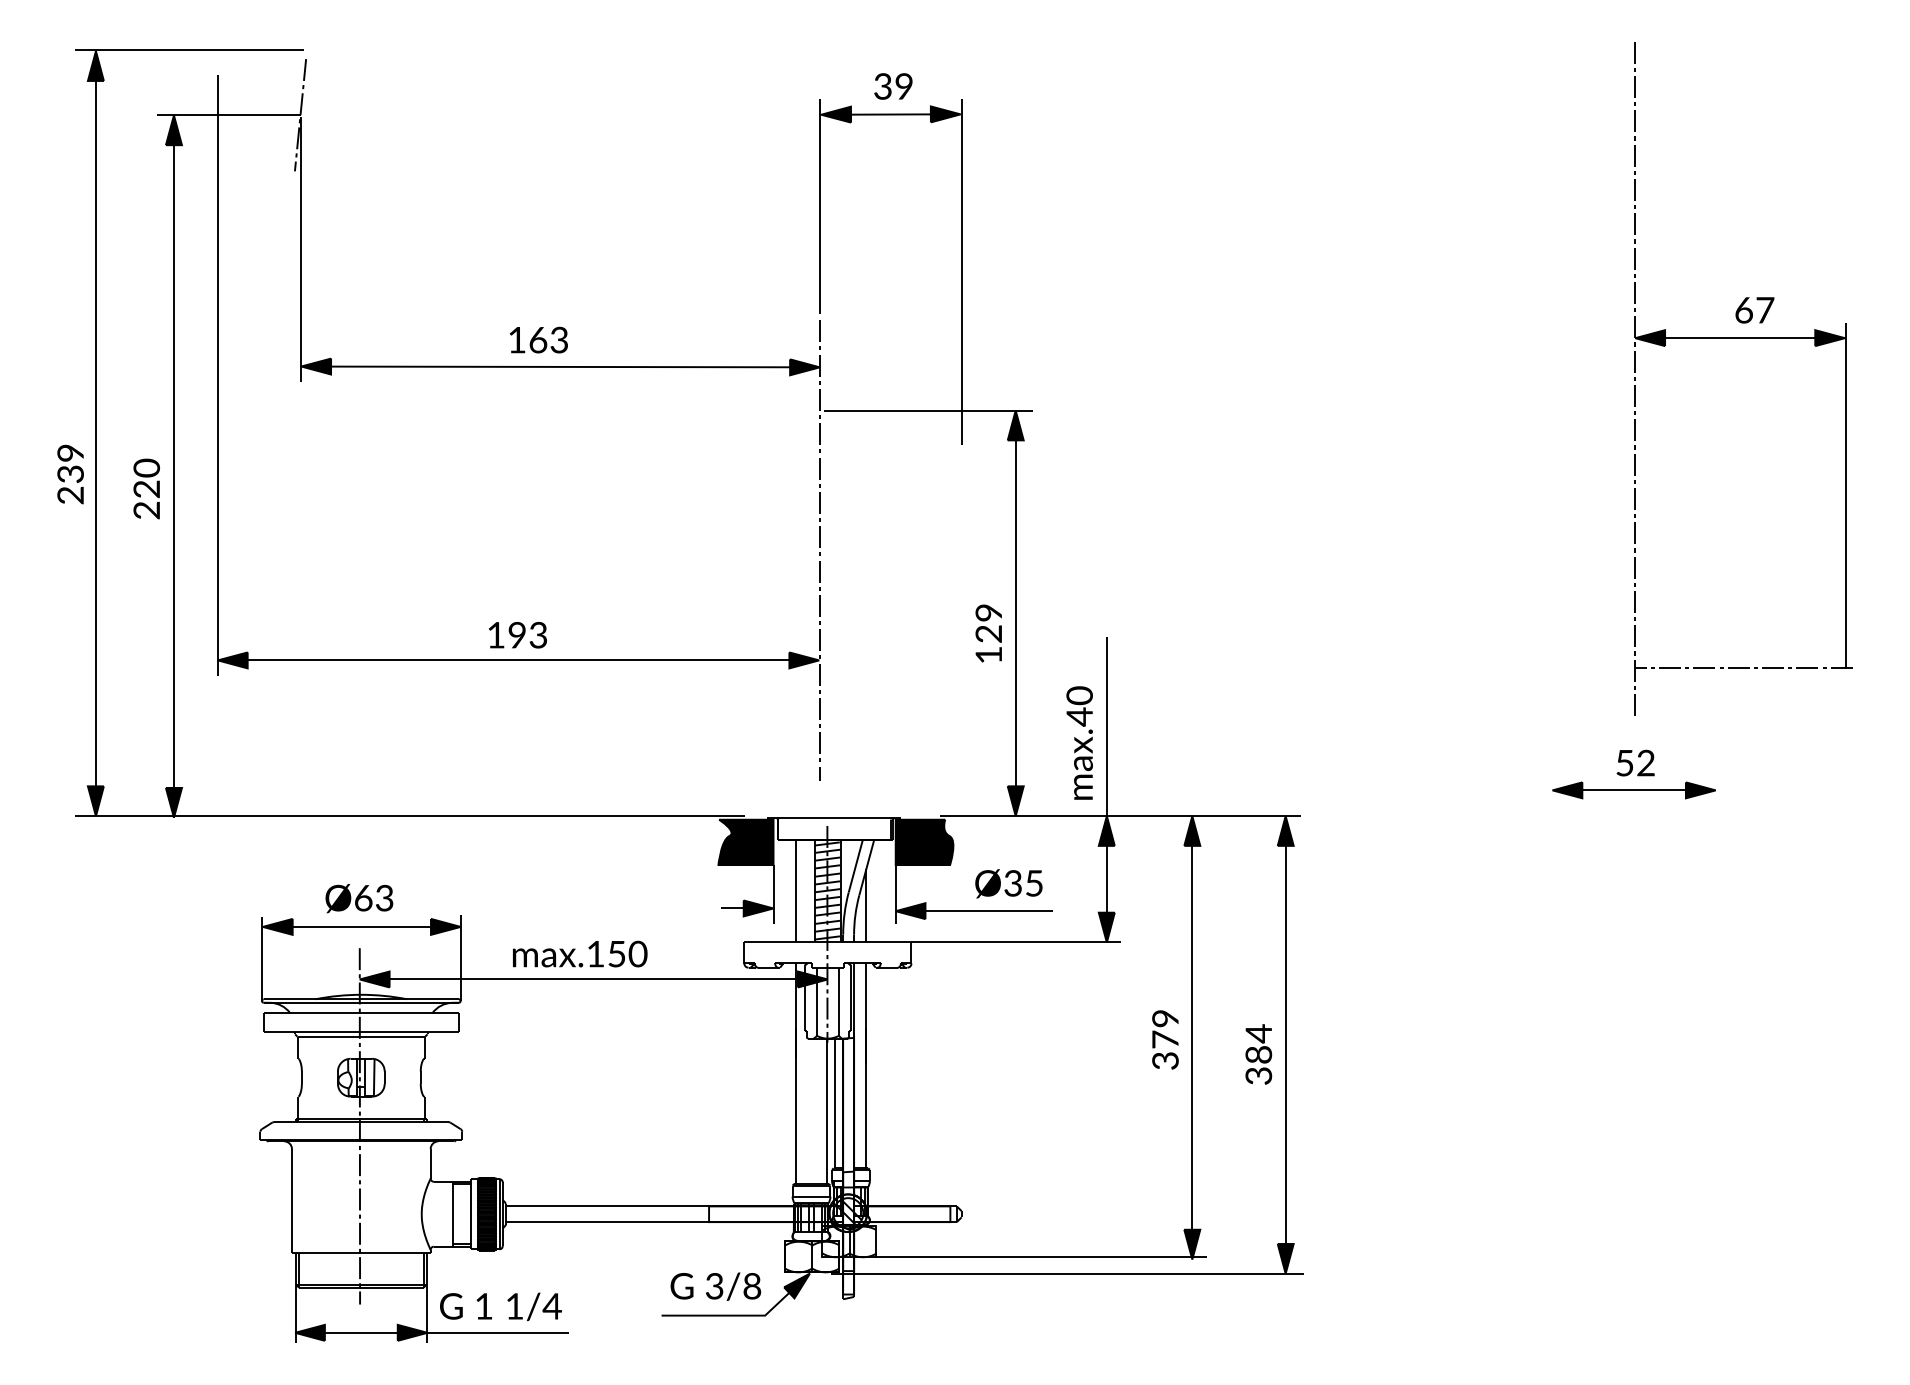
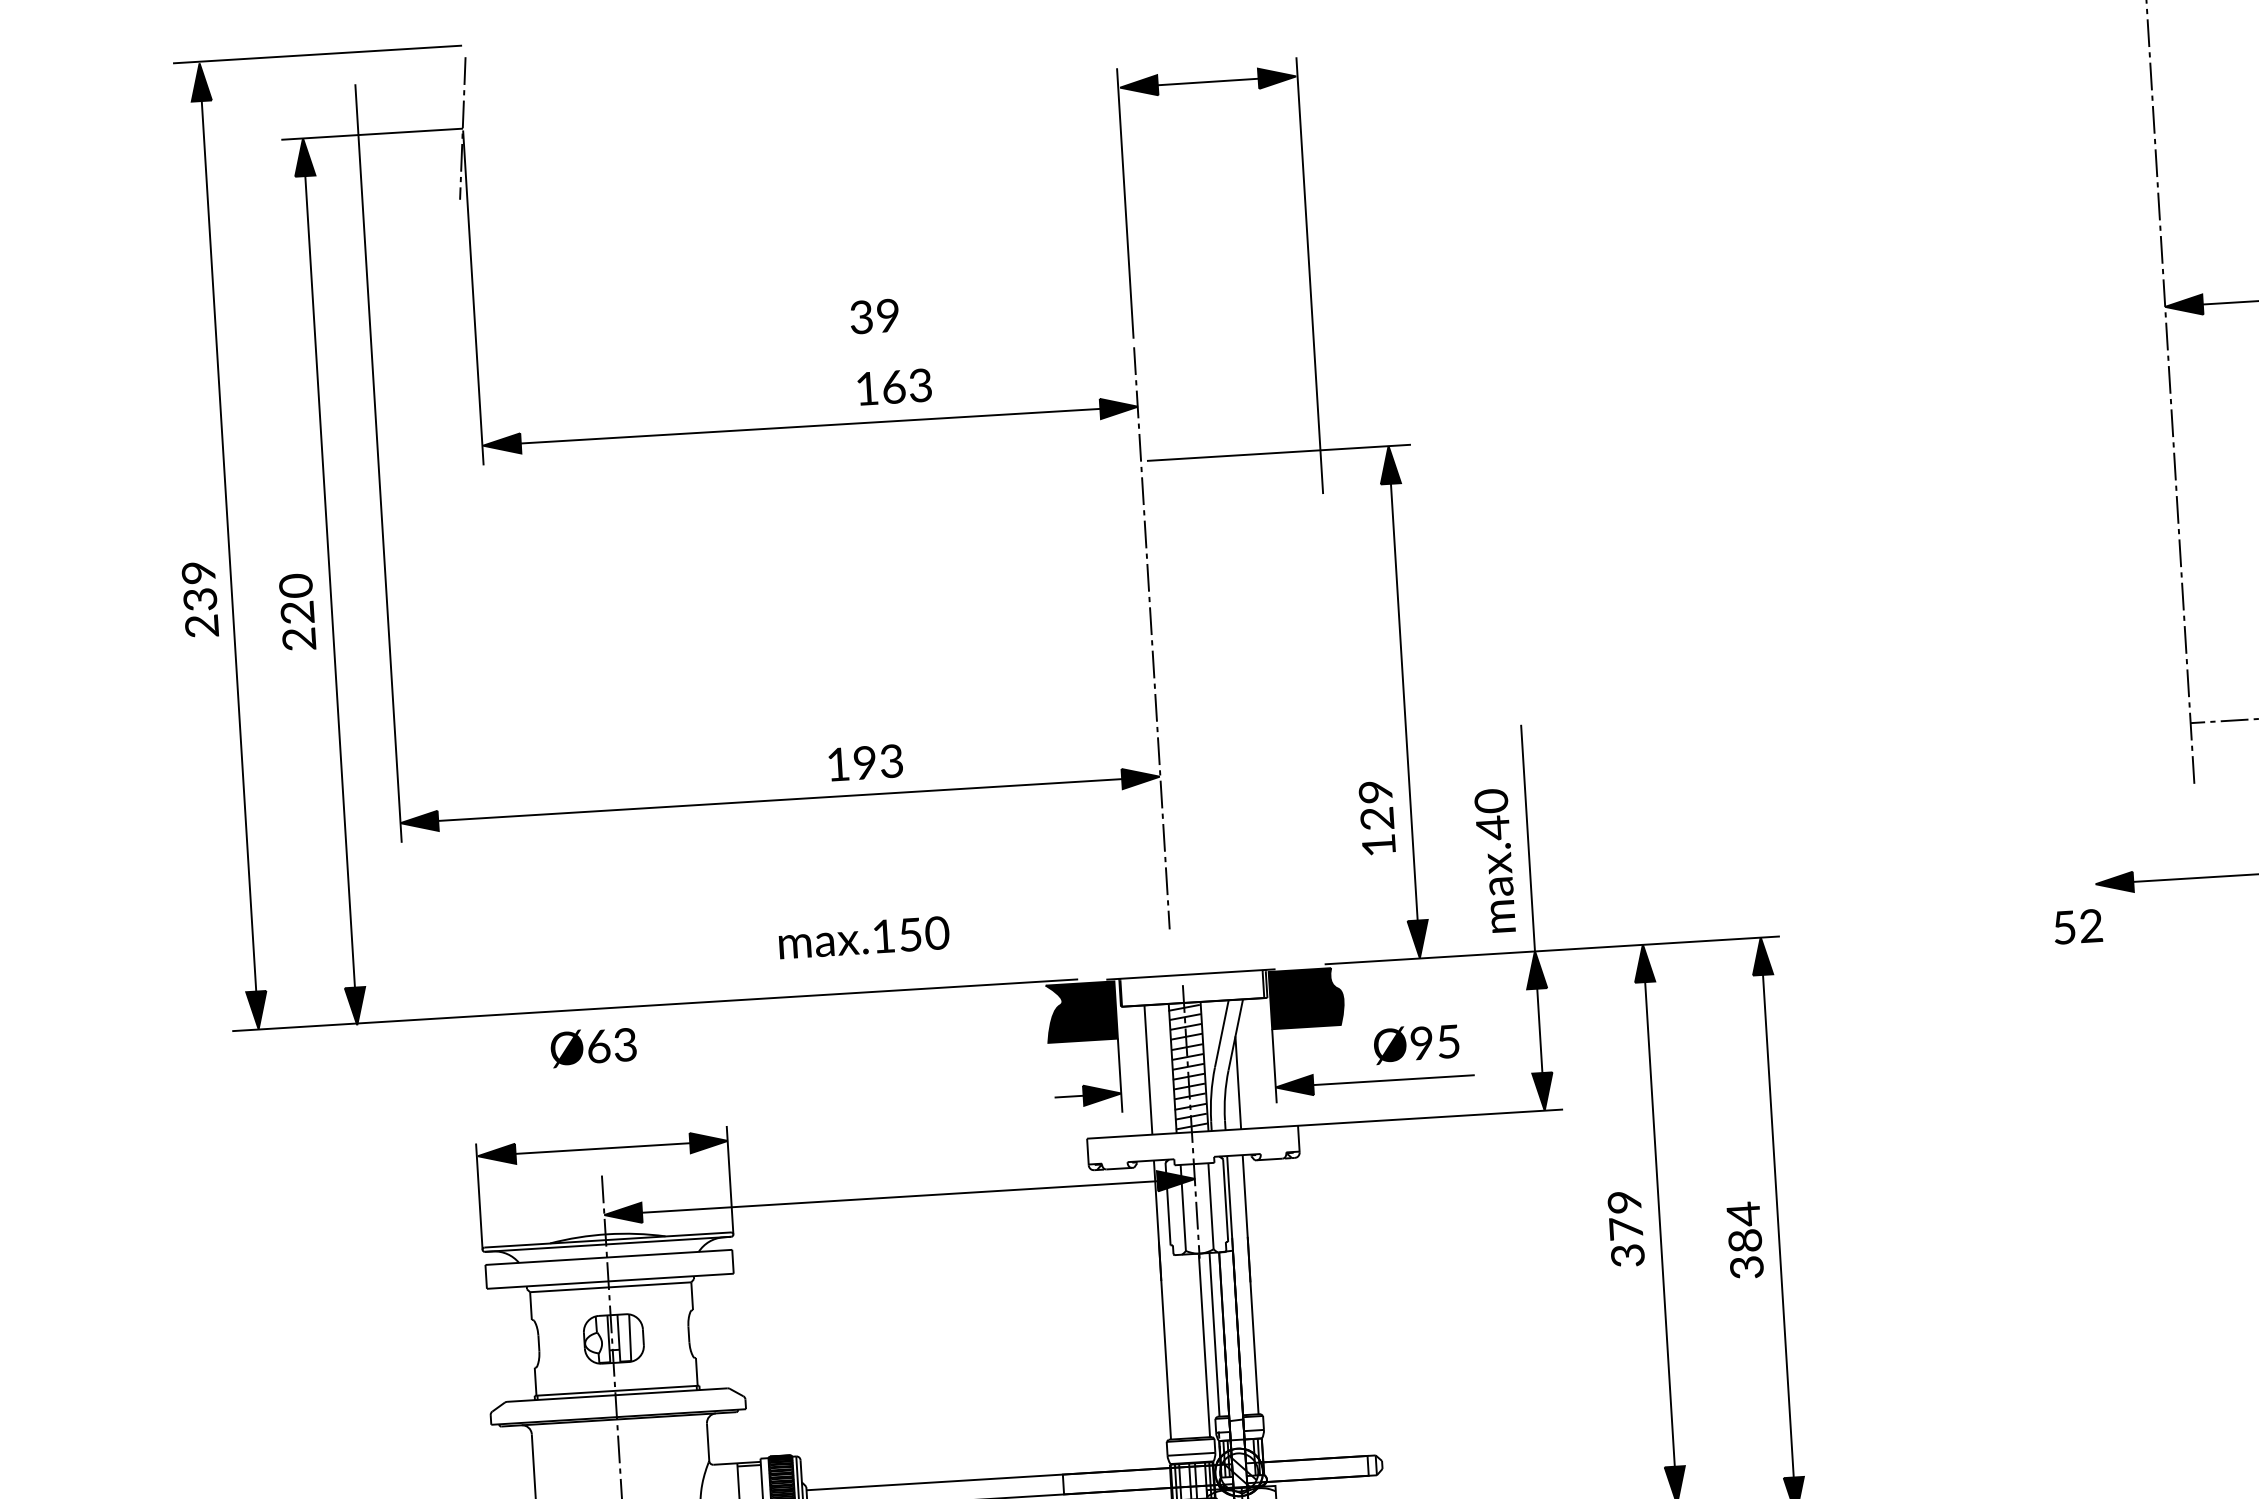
text: (893, 86) -> (874, 316), moved
text: (538, 339) -> (894, 386), moved
text: (988, 633) -> (1376, 818), moved
text: (517, 635) -> (865, 763), moved
text: (1635, 762) -> (2077, 926), moved
text: (1012, 883) -> (1421, 1043), Ø35 -> Ø95
text: (359, 898) -> (593, 1047), moved
text: (580, 953) -> (864, 936), moved

